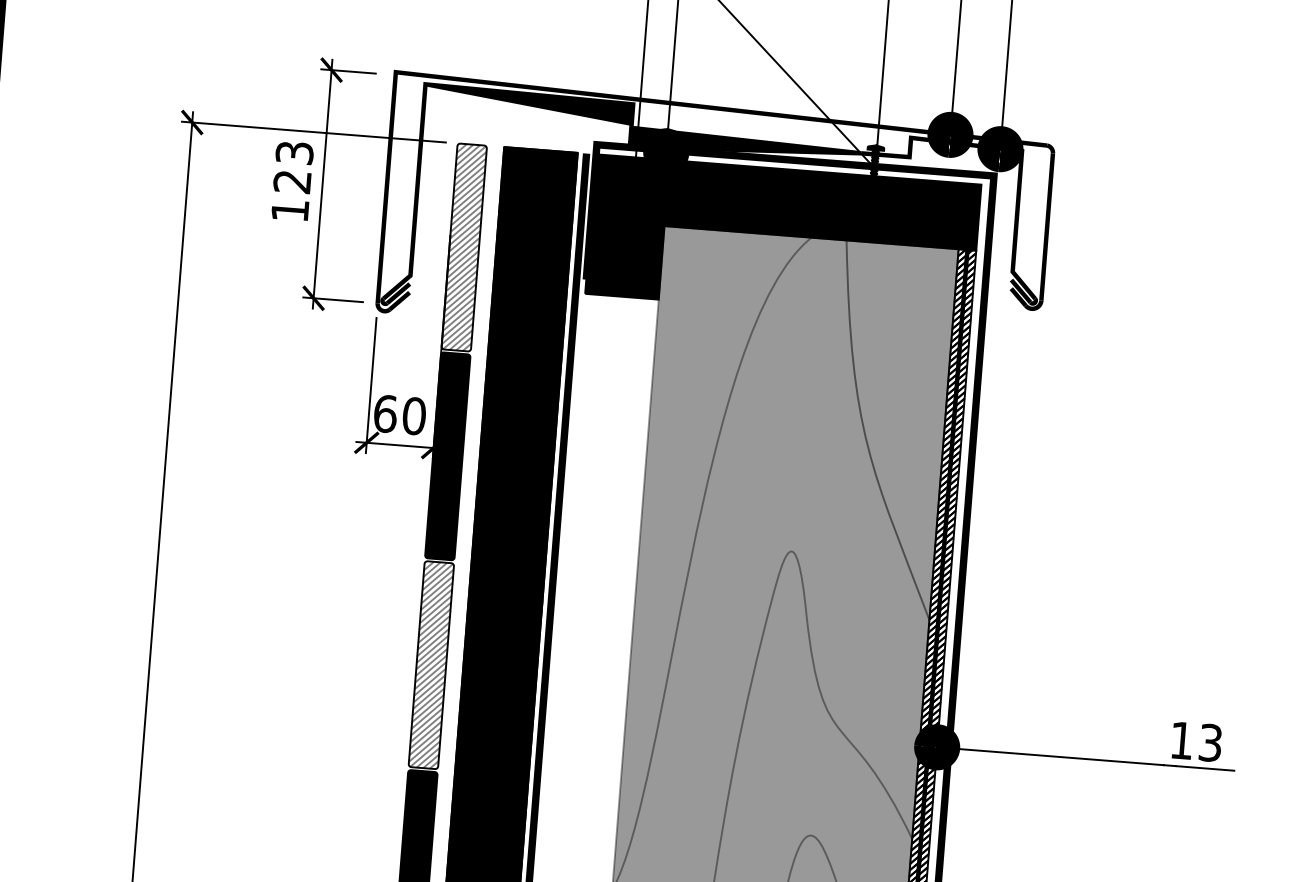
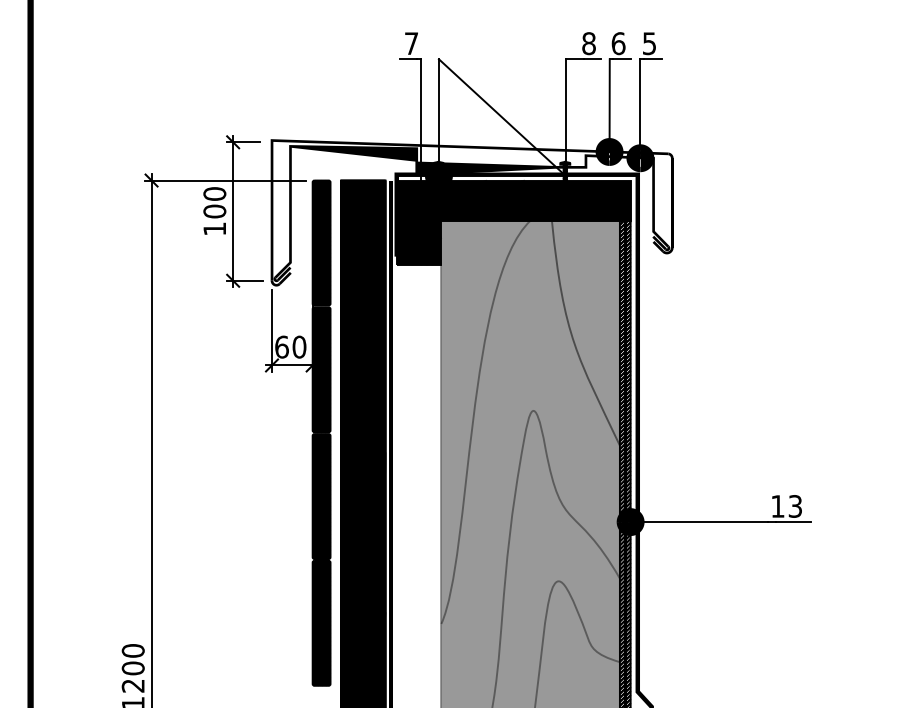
text: (293, 166) -> (214, 202), 123 -> 100
fill: (464, 246) -> (321, 242), added
fill: (431, 665) -> (321, 496), added

